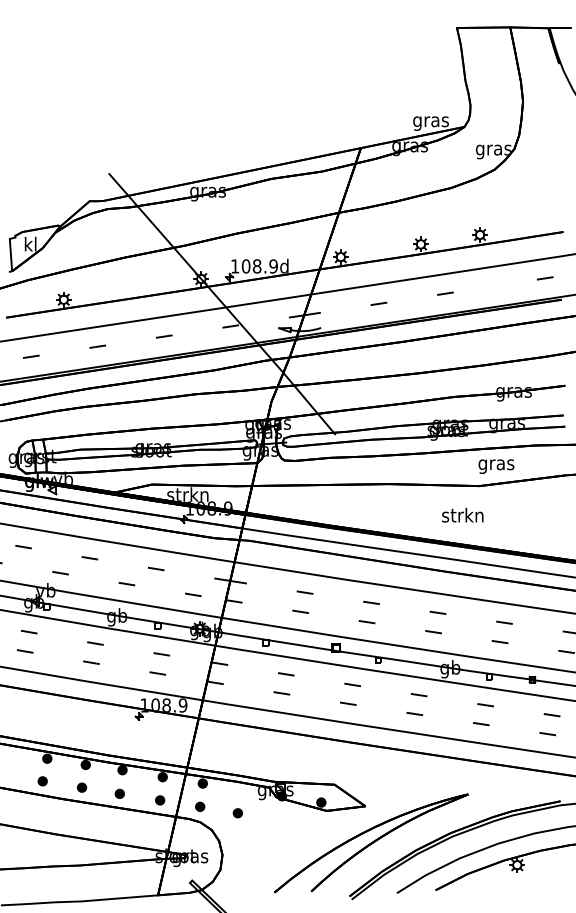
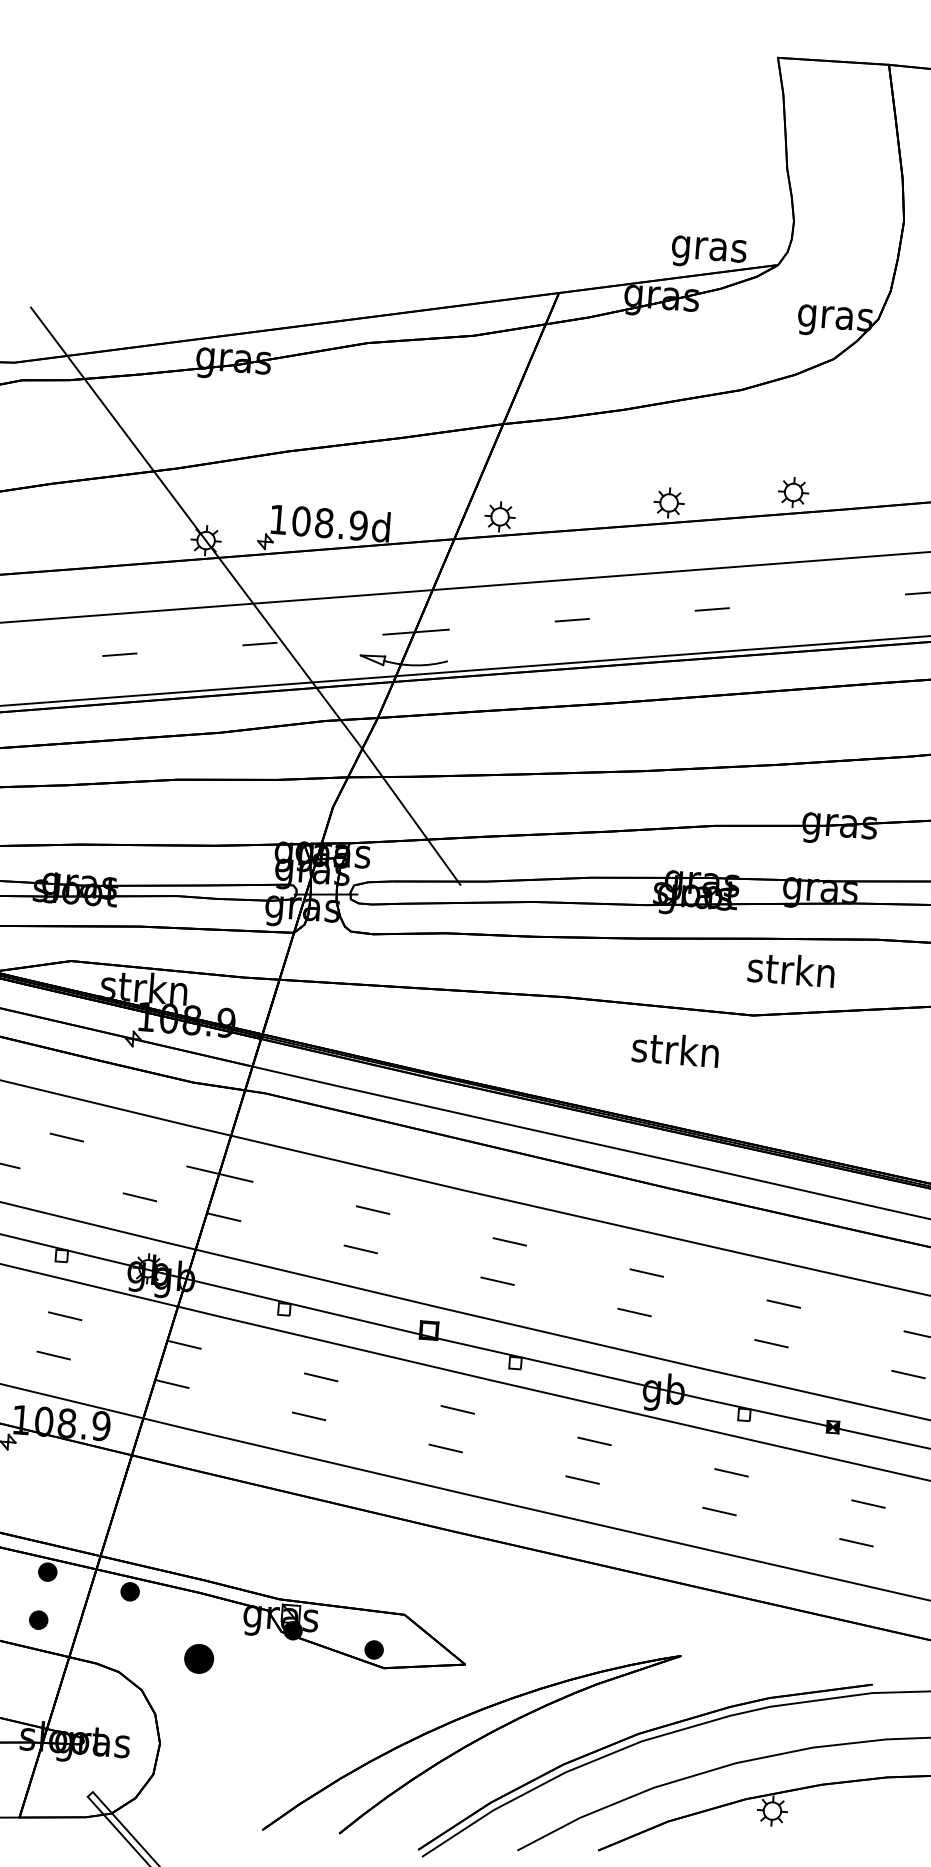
text: (495, 464) -> (789, 973), gras -> strkn
text: (462, 514) -> (675, 1048), moved
part: (200, 806) -> (121, 1639), removed
part: (237, 813) -> (197, 1659), size x1.6

